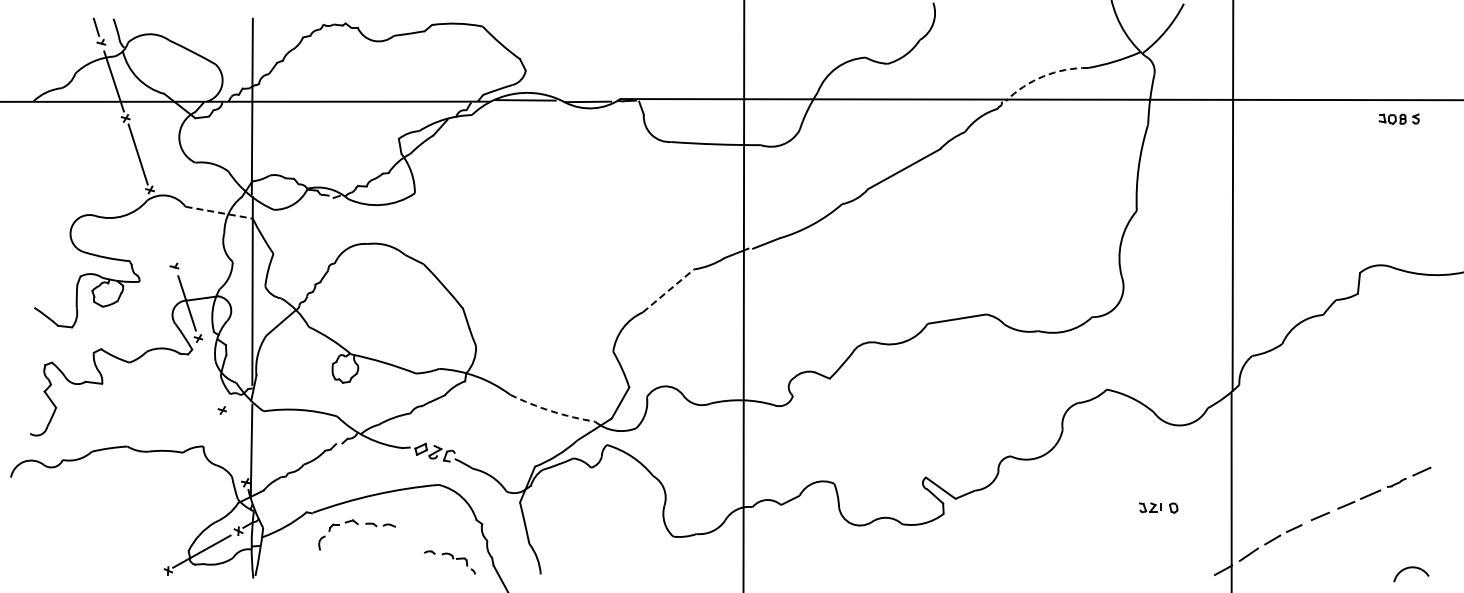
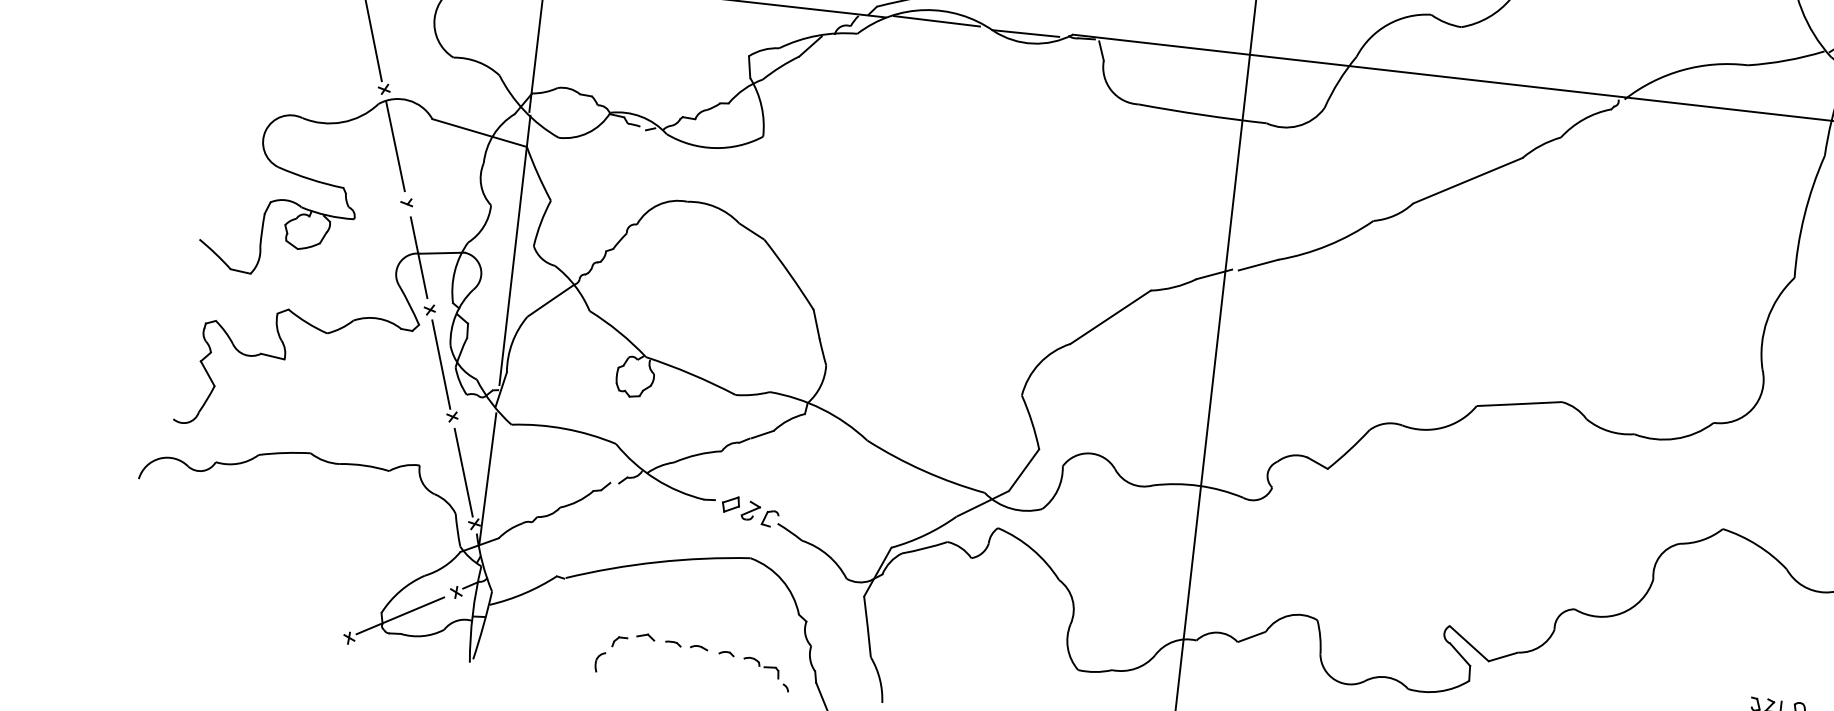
arc: (1043, 76) -> (1682, 70), dashed -> solid
line: (219, 212) -> (480, 132), dashed -> solid
line: (162, 228) -> (395, 146), added
line: (668, 290) -> (1110, 316), dashed -> solid
line: (210, 375) -> (441, 364), added
arc: (551, 411) -> (923, 471), dashed -> solid
line: (234, 447) -> (463, 471), added
part: (357, 525) -> (653, 642), moved

